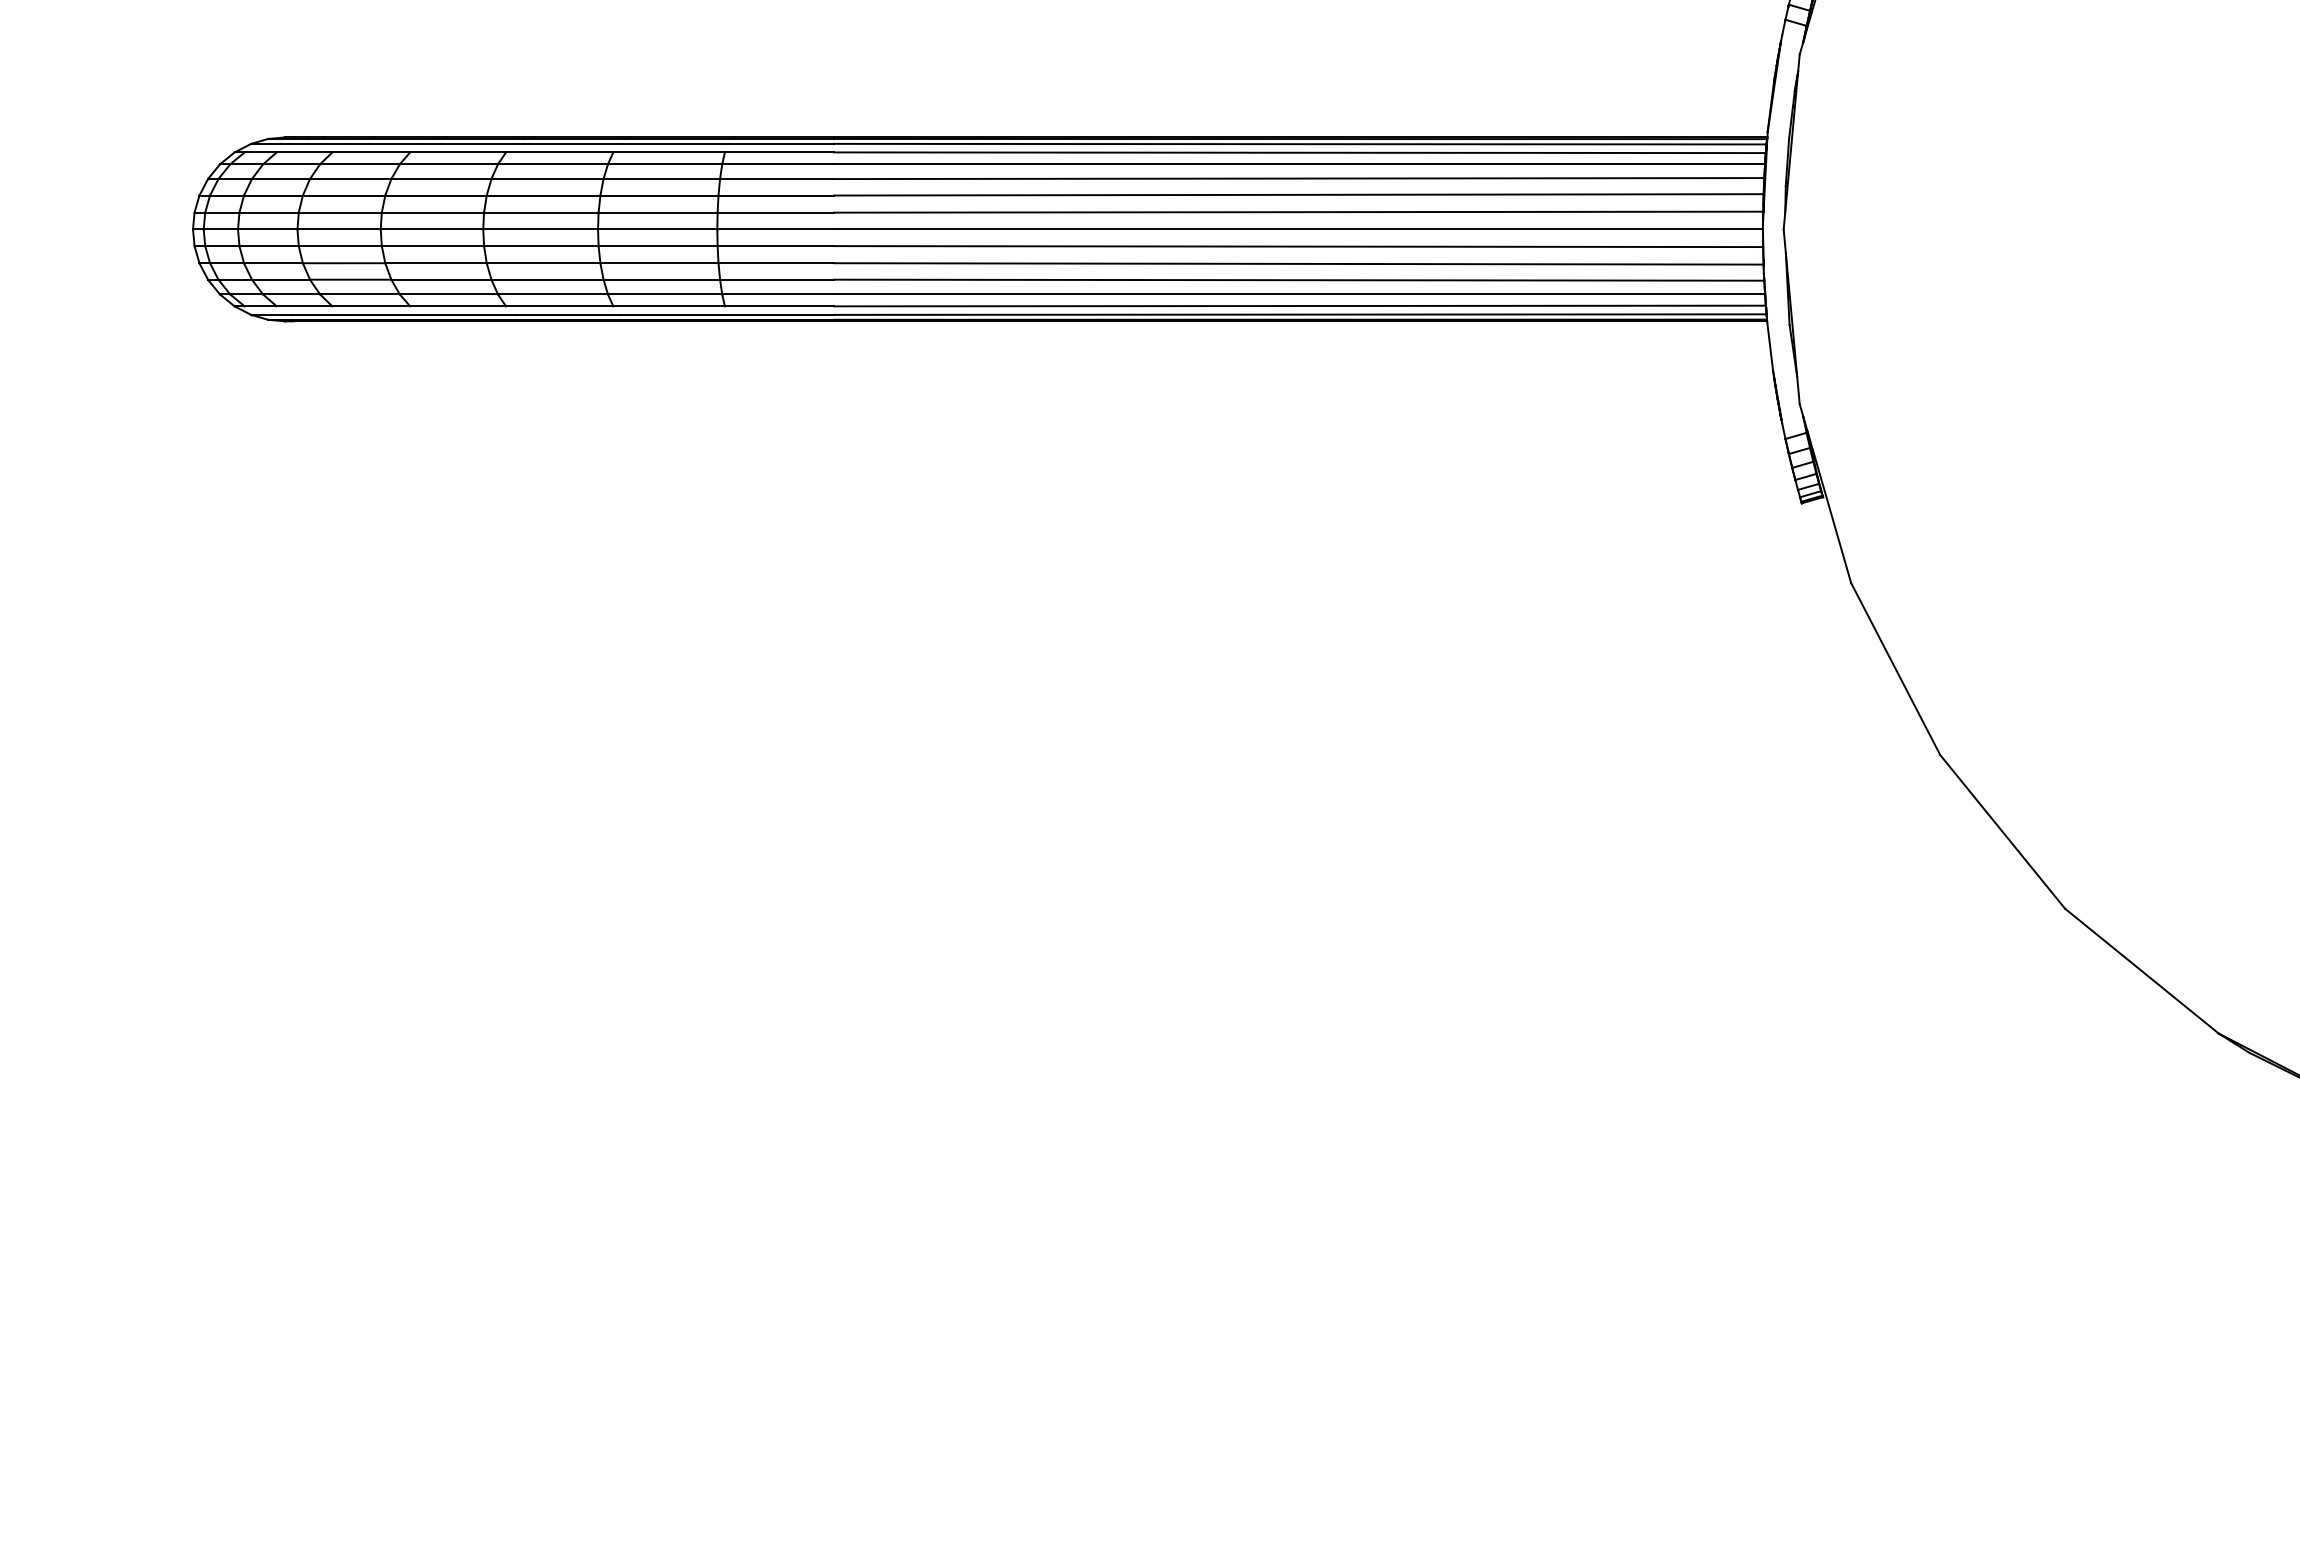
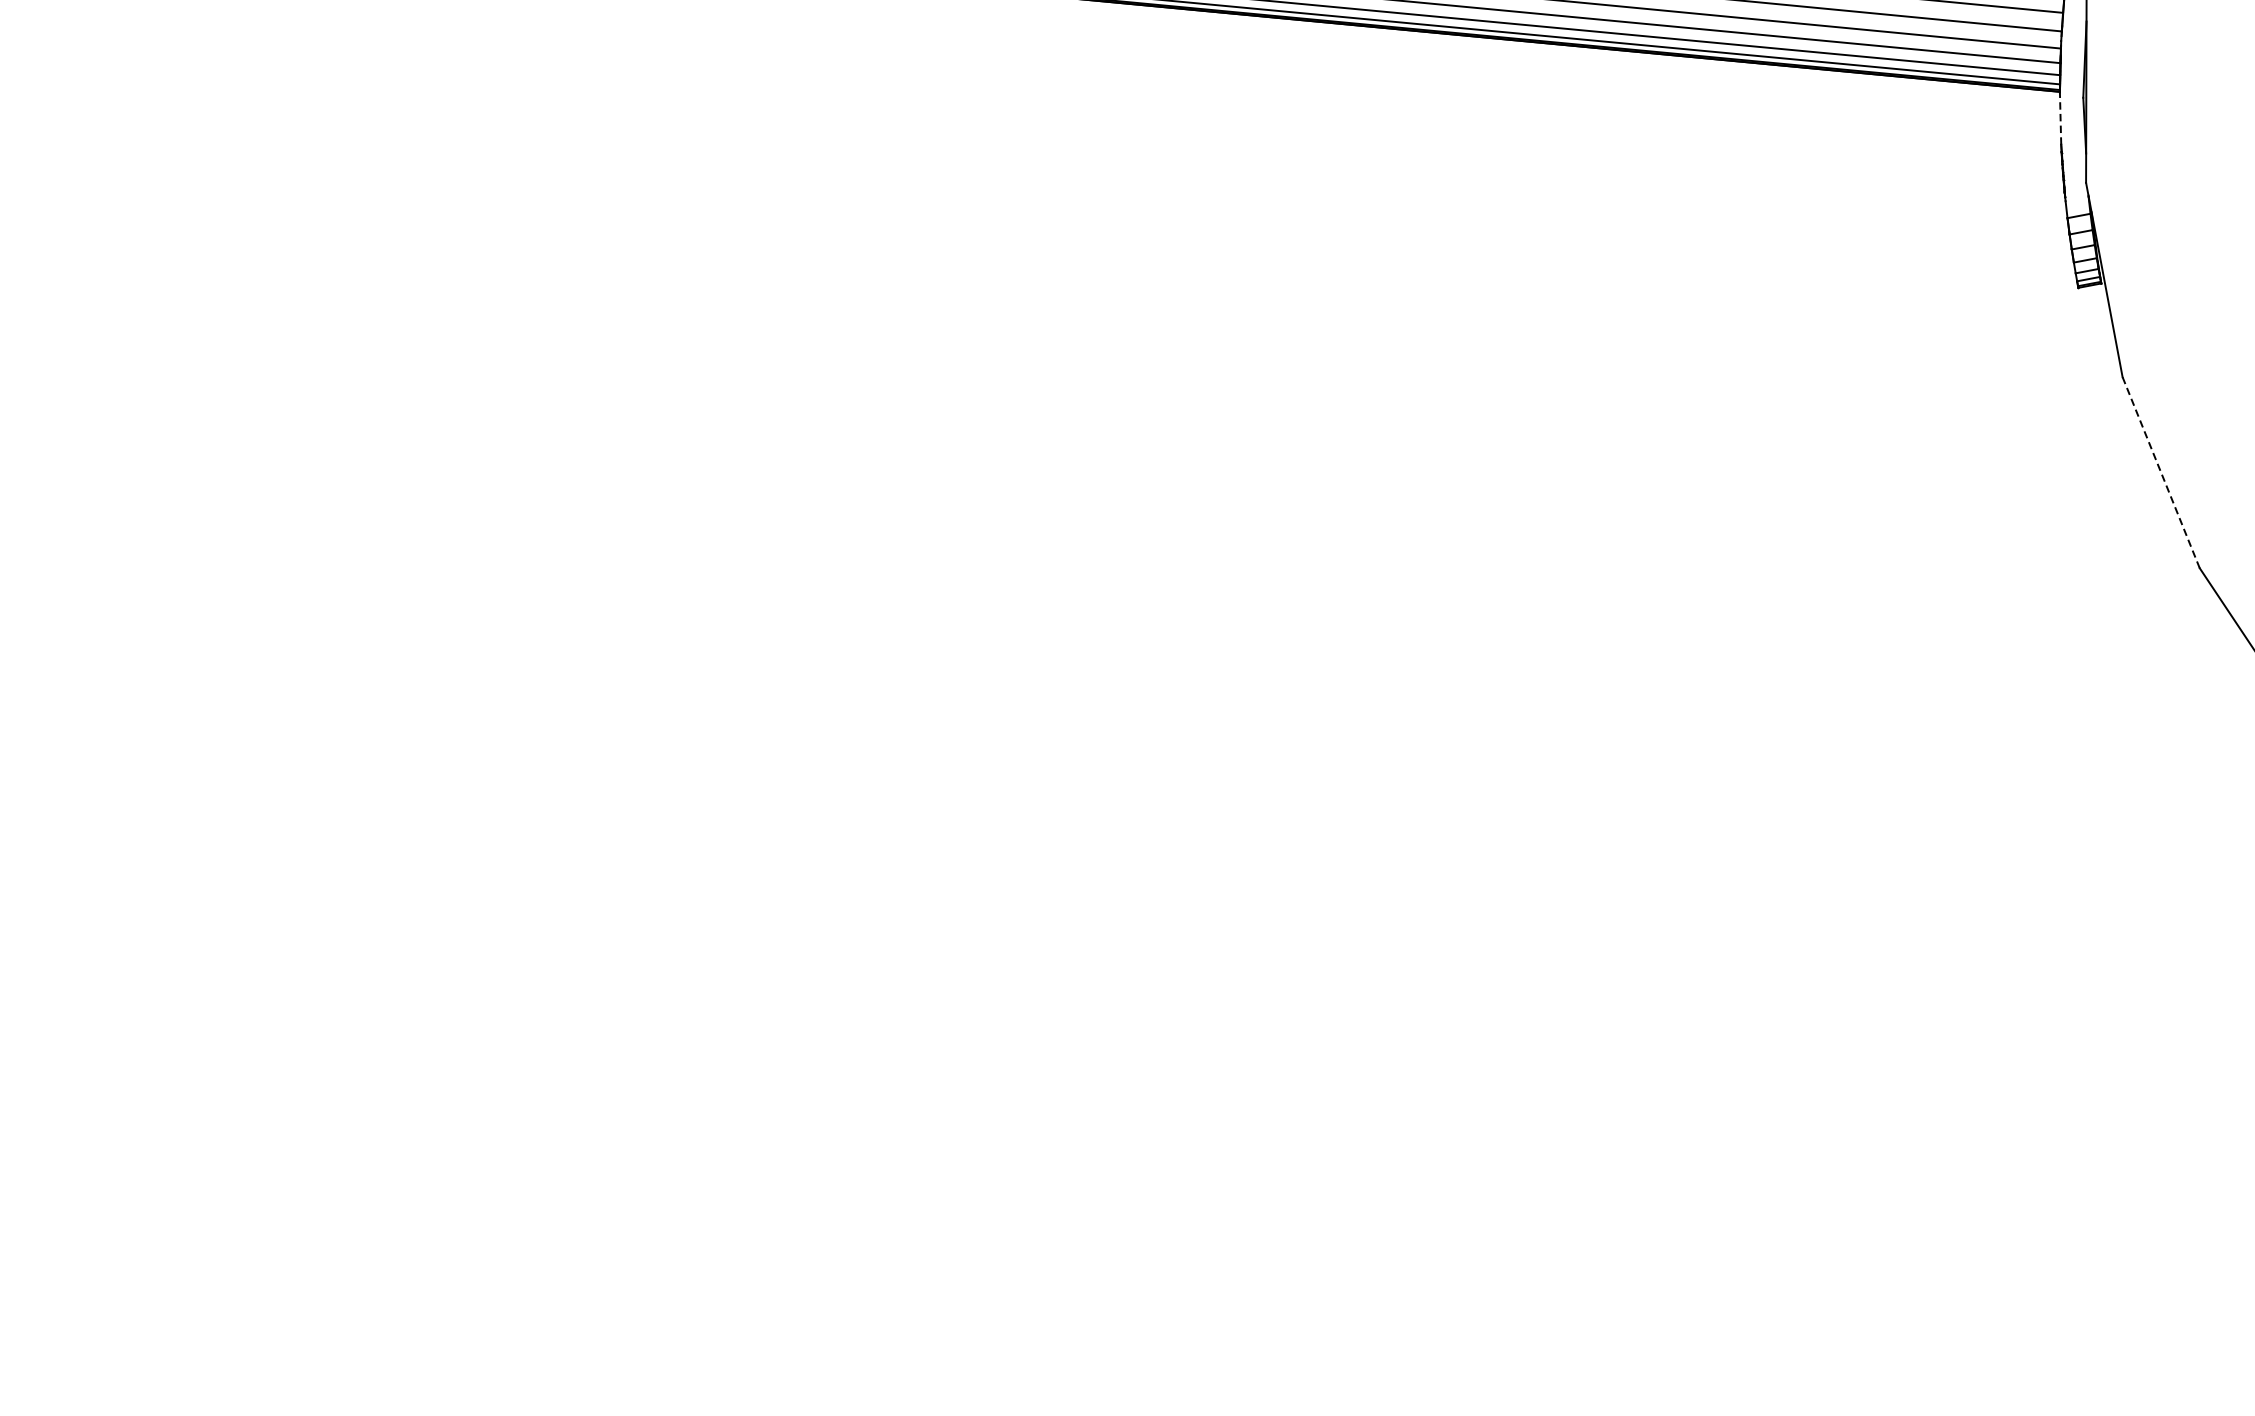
line: (1770, 346) -> (2060, 118), solid -> dashed
line: (1895, 669) -> (2160, 473), solid -> dashed

